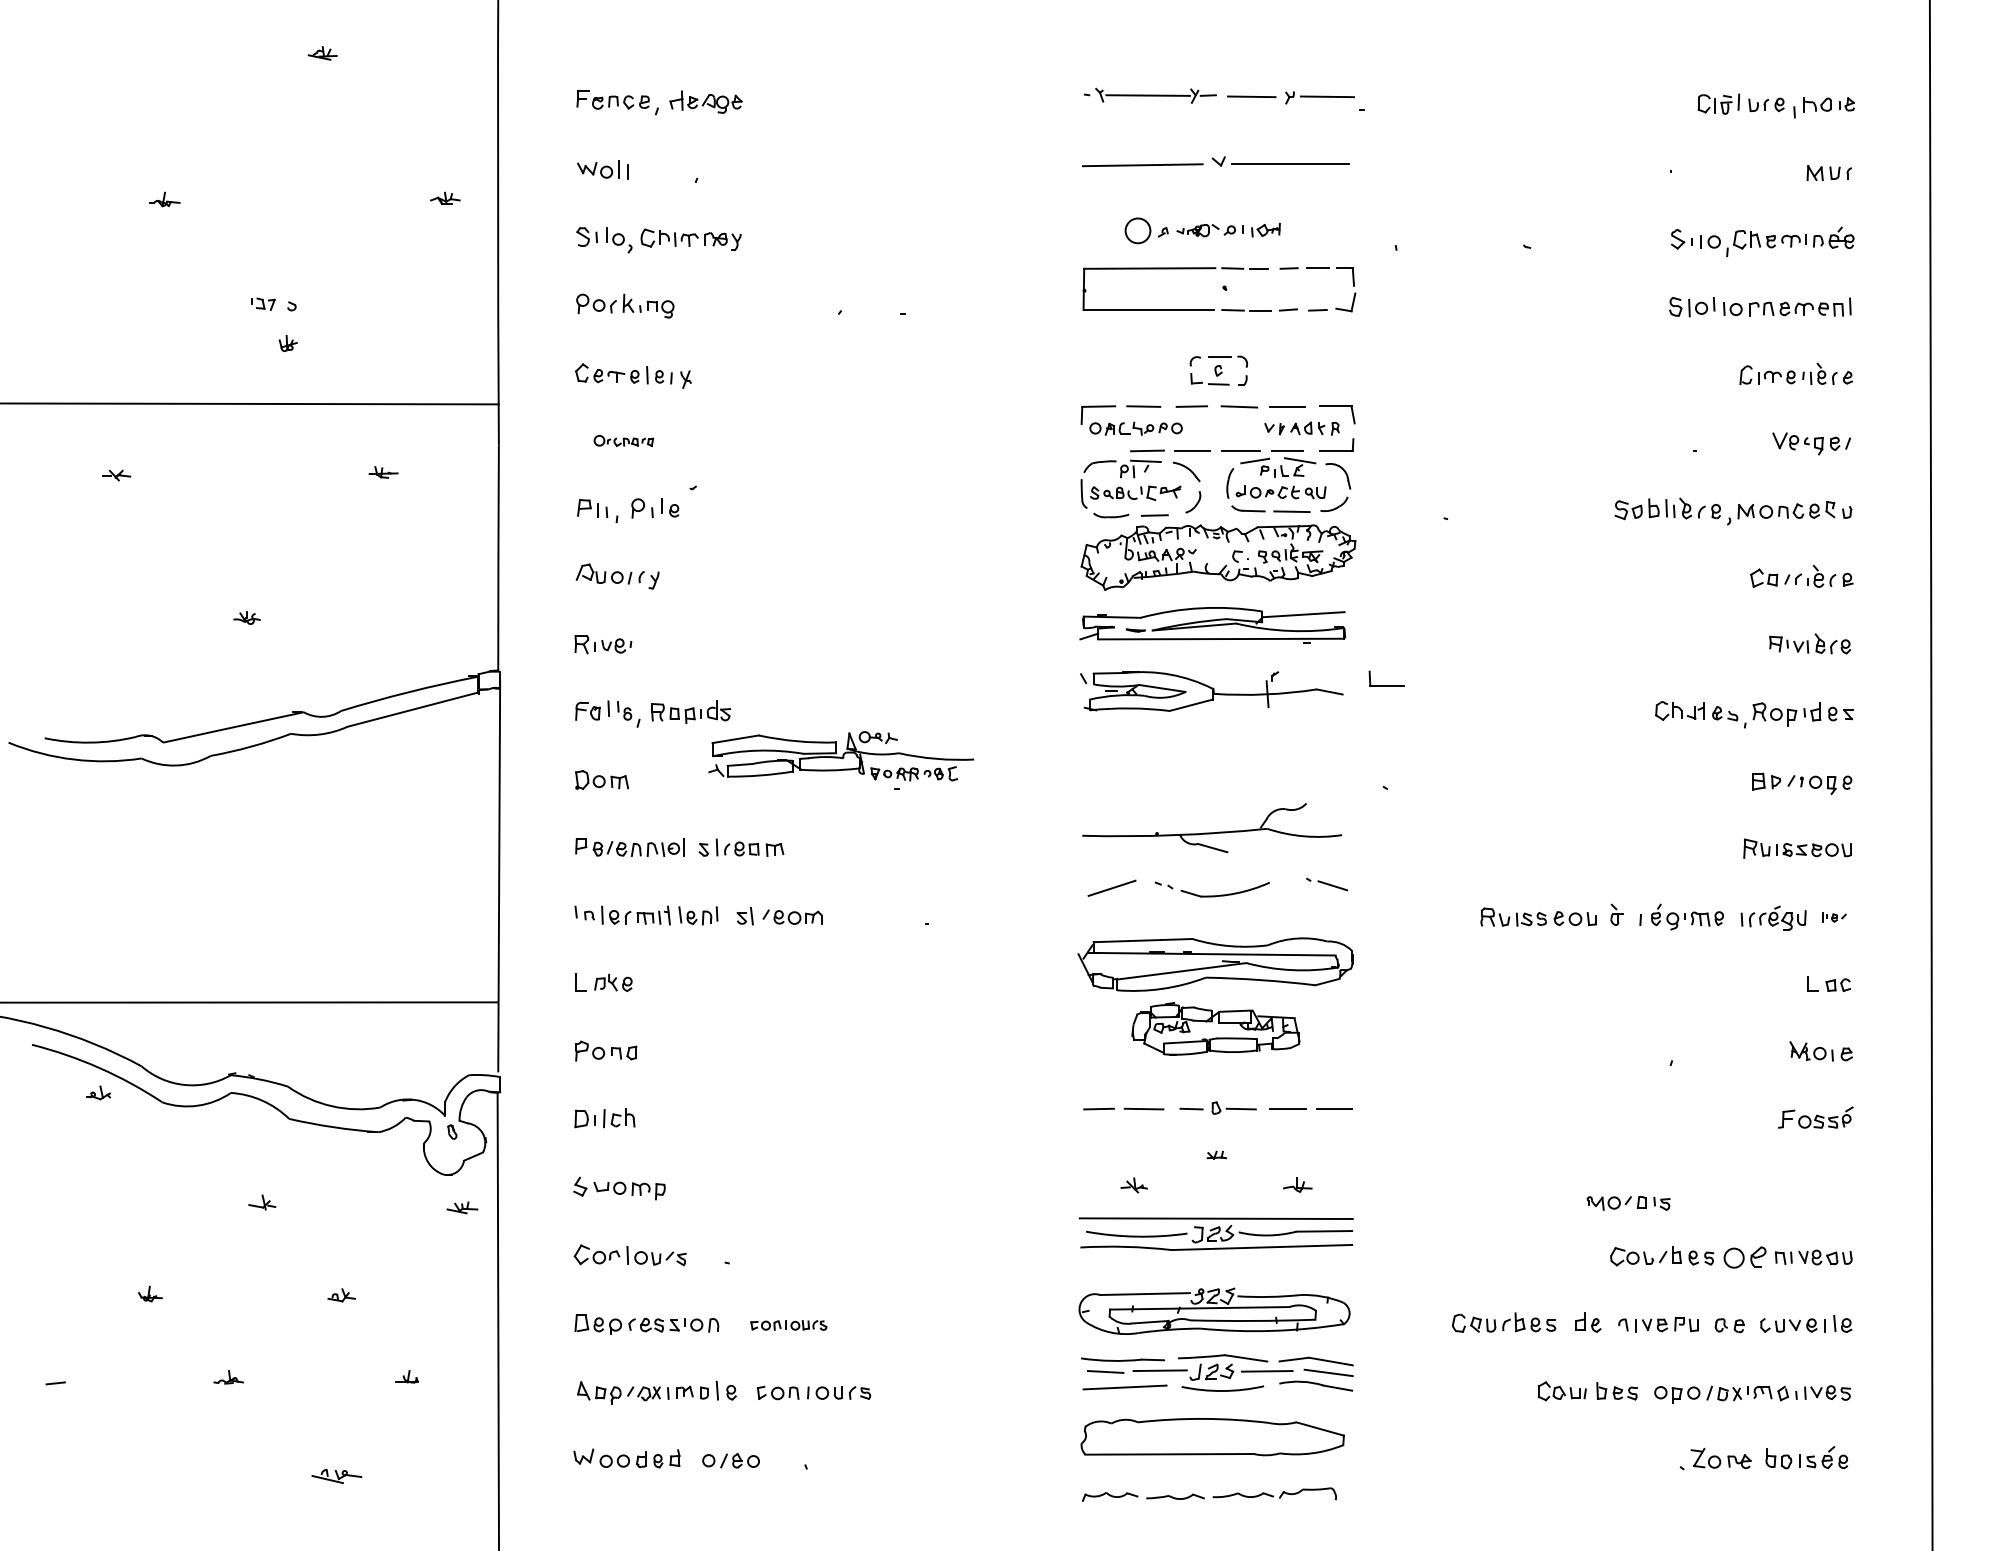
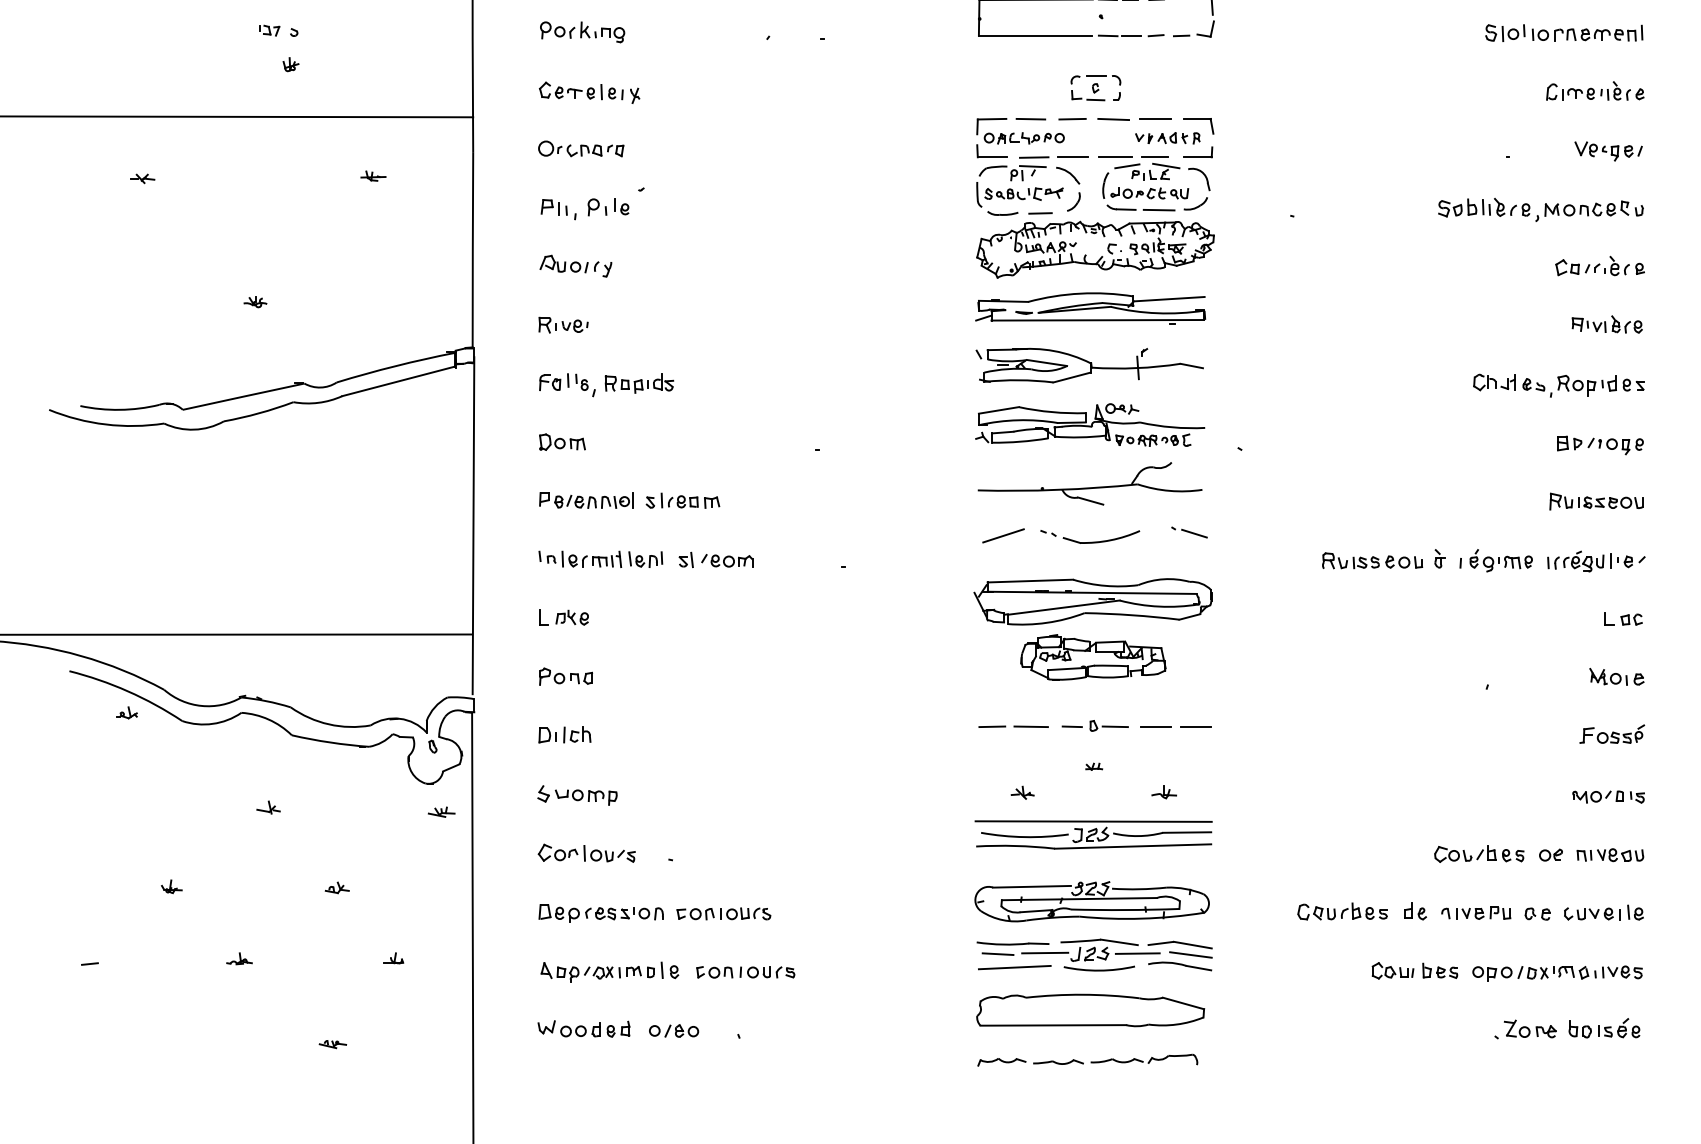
part: (623, 440) -> (580, 148), size x1.67
part: (1386, 685) -> (991, 157), moved
part: (841, 756) -> (1090, 425), moved
part: (1834, 917) -> (1628, 561), size x1.67
part: (1628, 1203) -> (1608, 797), moved
part: (1744, 1257) -> (1550, 855), size x0.62
part: (788, 1325) -> (723, 913), size x1.43
part: (336, 1476) -> (332, 1044), size x0.62

